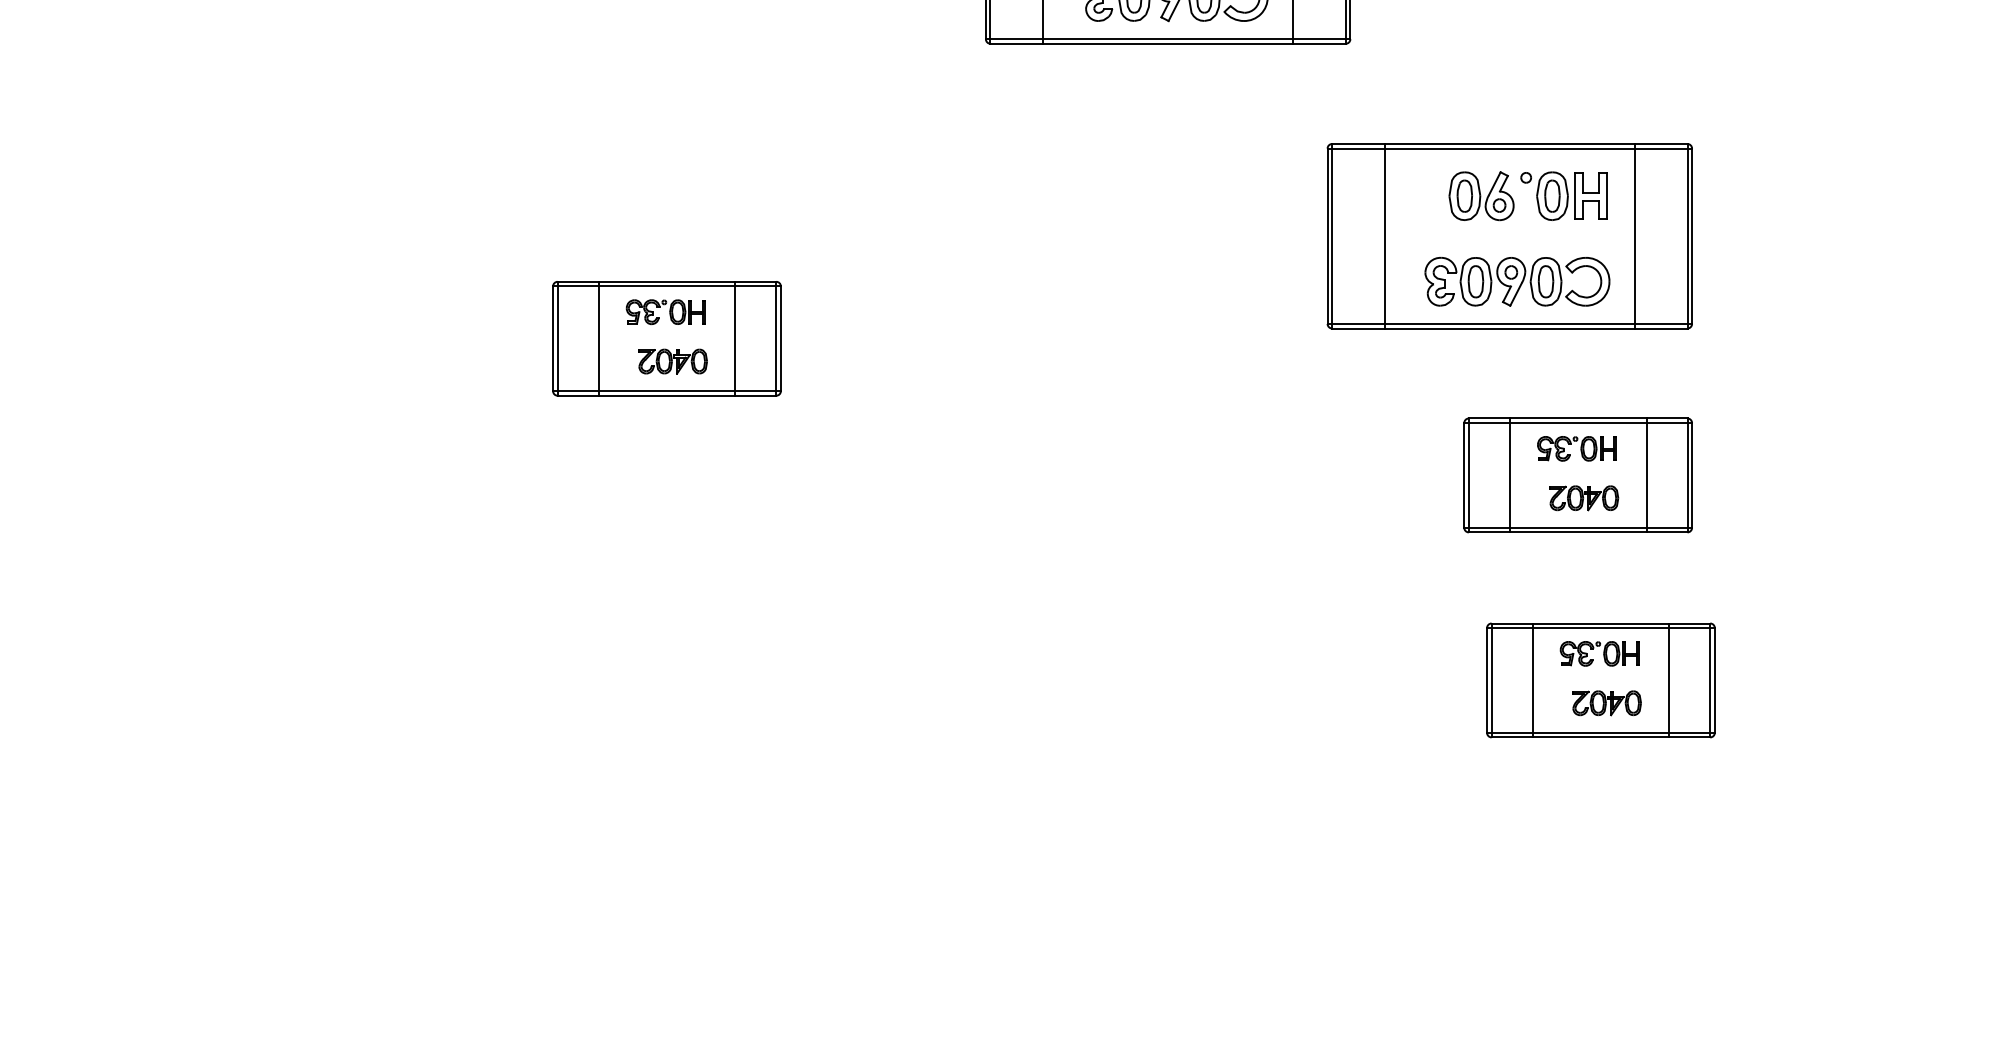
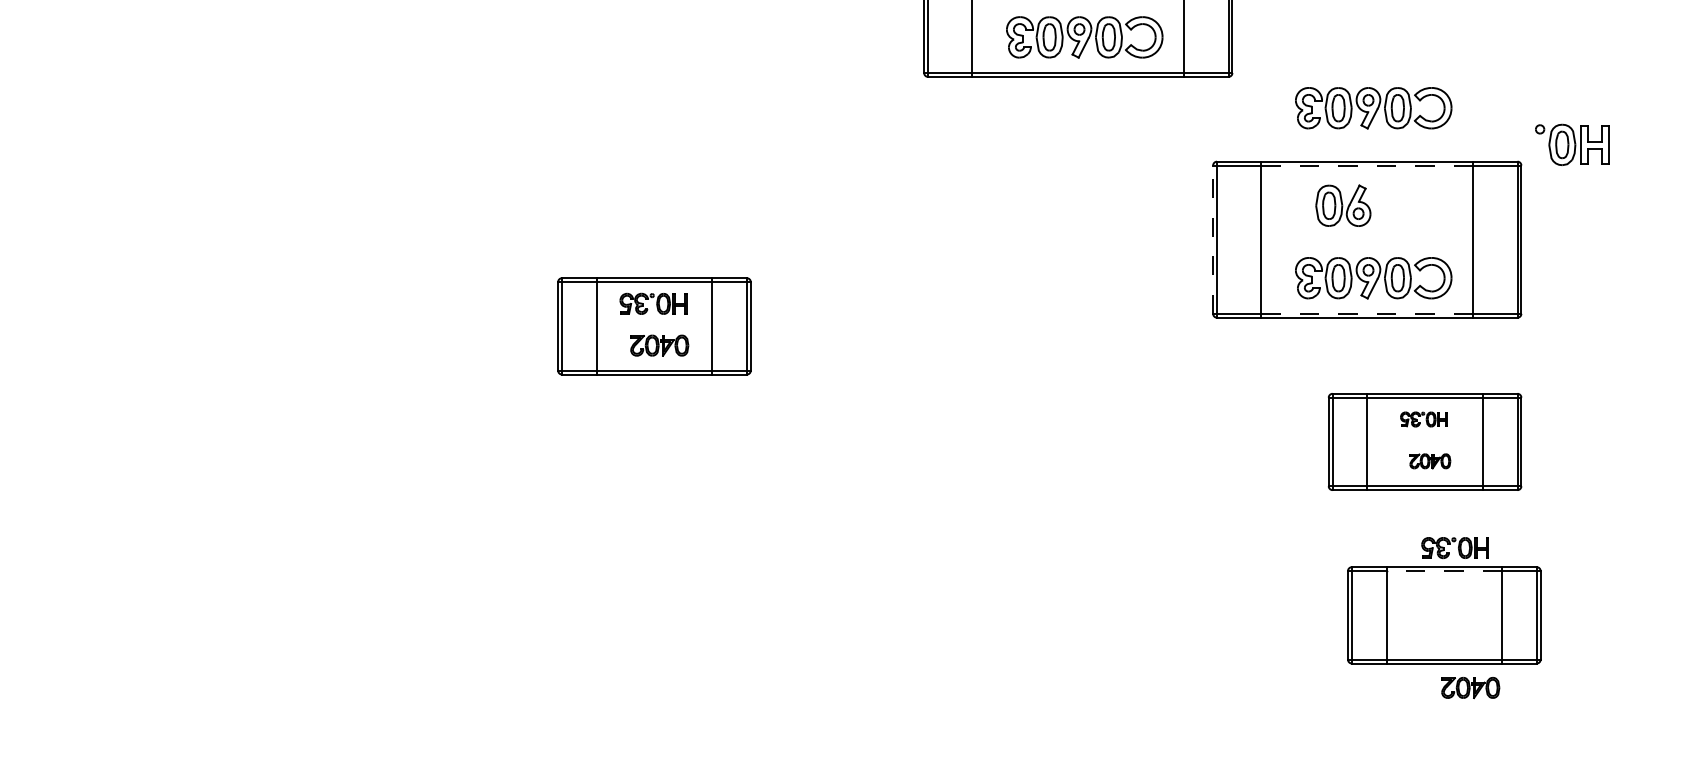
part: (1517, 80) -> (1373, 107), added
line: (1509, 148) -> (1366, 165), solid -> dashed
part: (1563, 195) -> (1571, 144), moved
line: (1327, 236) -> (1213, 239), solid -> dashed
line: (1510, 323) -> (1367, 313), solid -> dashed
part: (1576, 448) -> (1423, 419), size x0.7
part: (1584, 498) -> (1430, 461), size x0.7
line: (1600, 628) -> (1443, 571), solid -> dashed
part: (1599, 653) -> (1454, 547), moved
part: (1606, 703) -> (1470, 688), moved

